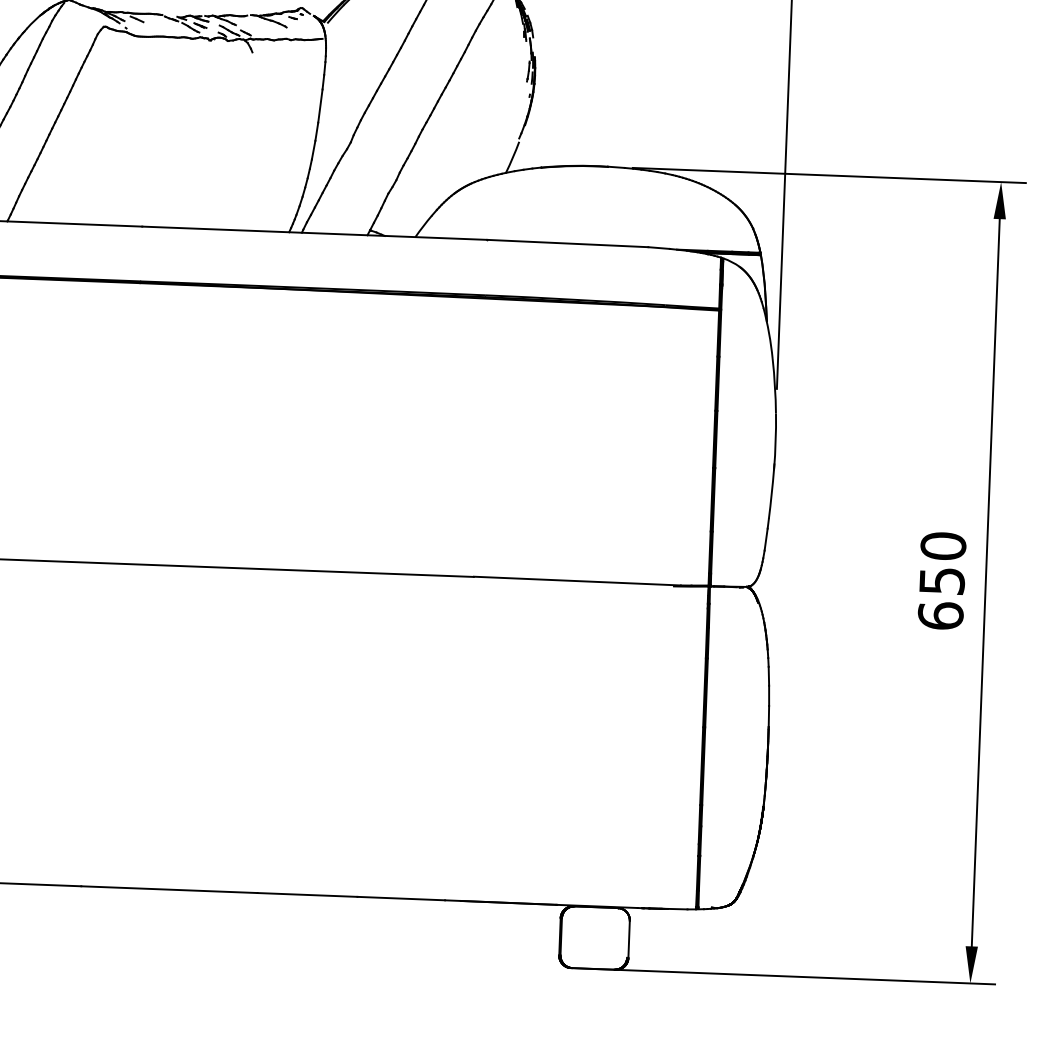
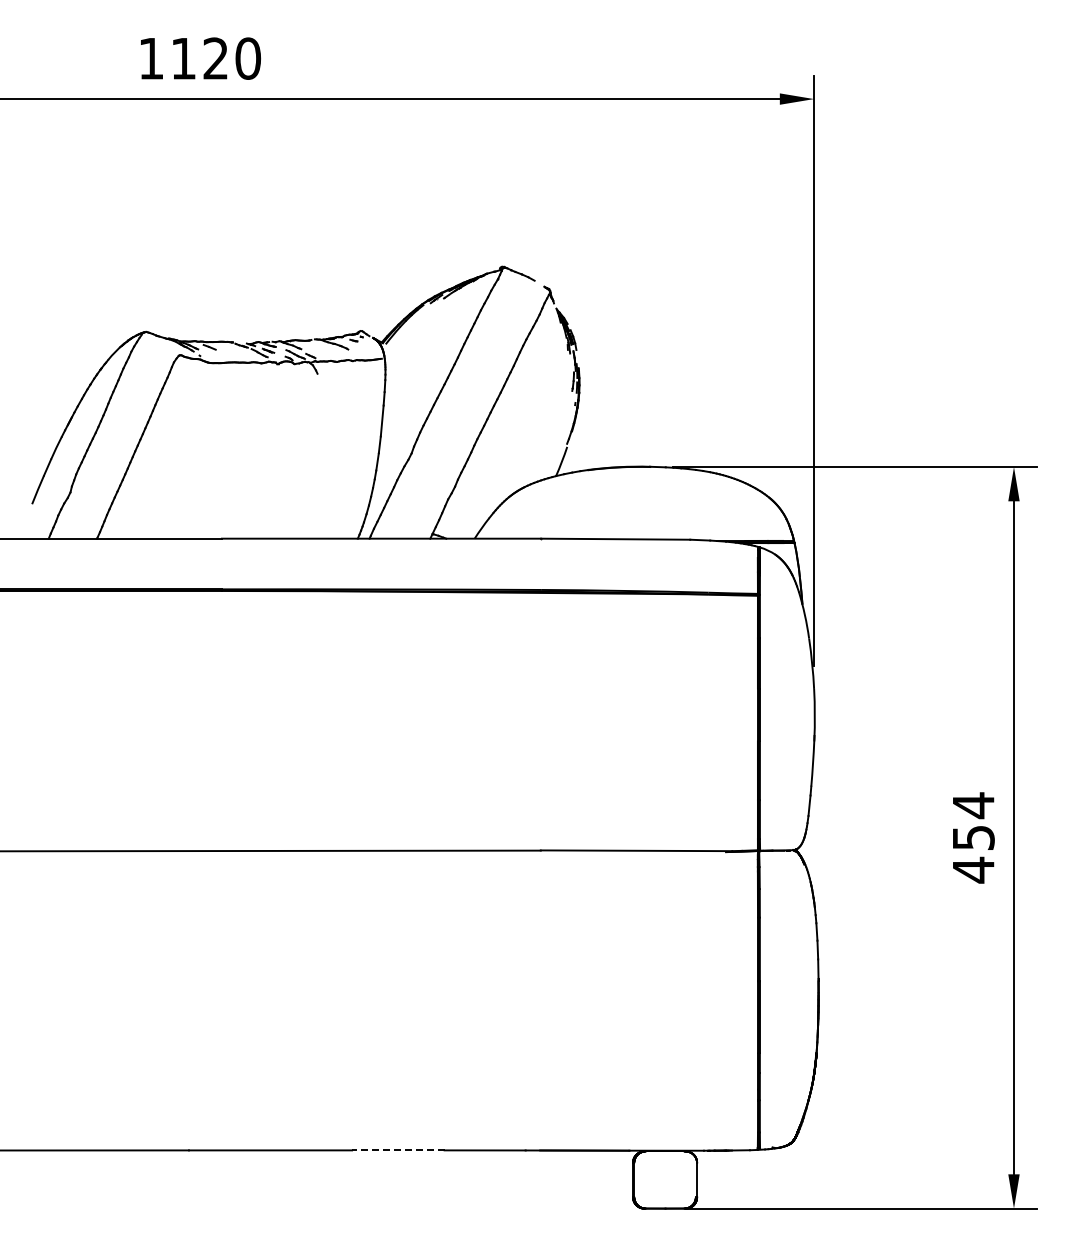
text: (942, 580) -> (973, 837), 650 -> 454
line: (306, 895) -> (397, 1150), solid -> dashed

